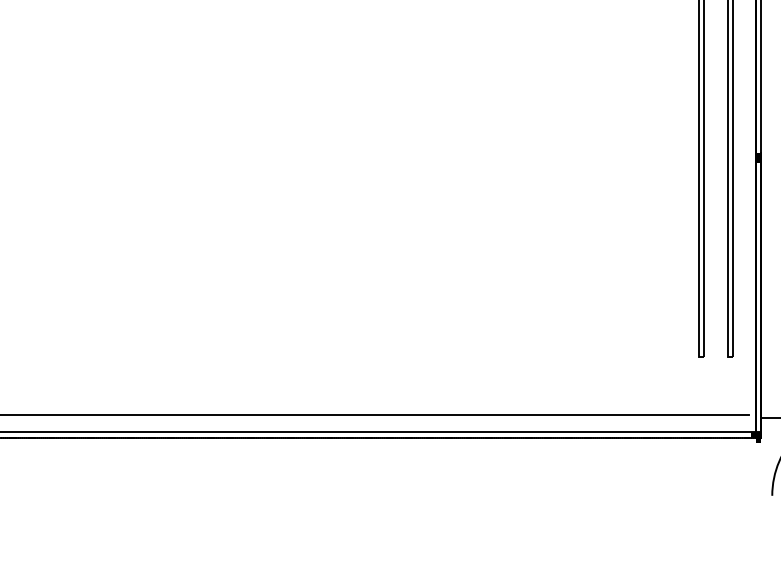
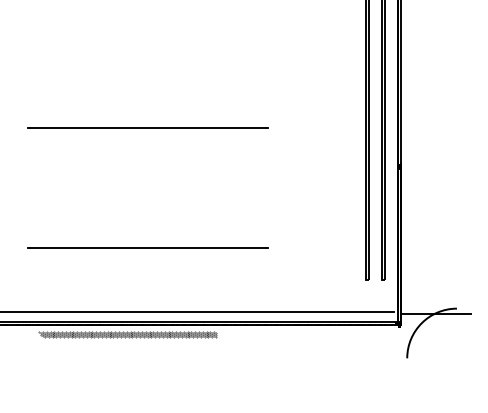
line: (314, 90) -> (147, 128), added
line: (314, 300) -> (147, 247), added
hatch: (279, 451) -> (127, 333), added

